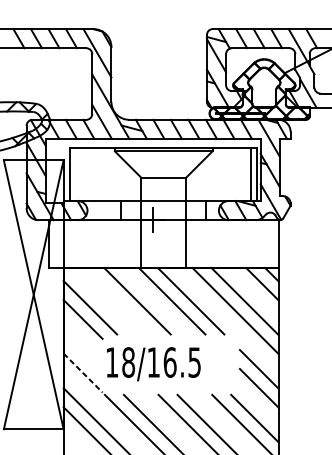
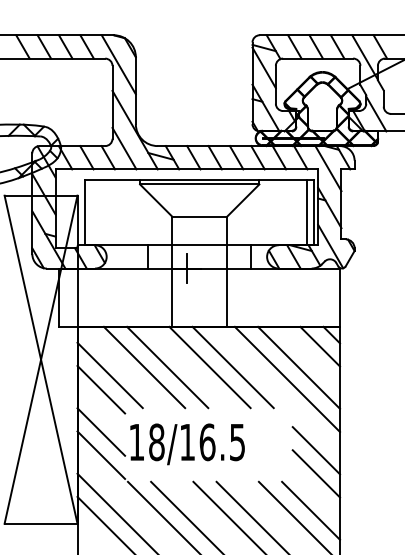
line: (118, 301) -> (144, 367), added
line: (83, 353) -> (101, 431), added
line: (83, 373) -> (101, 455), dashed -> solid

